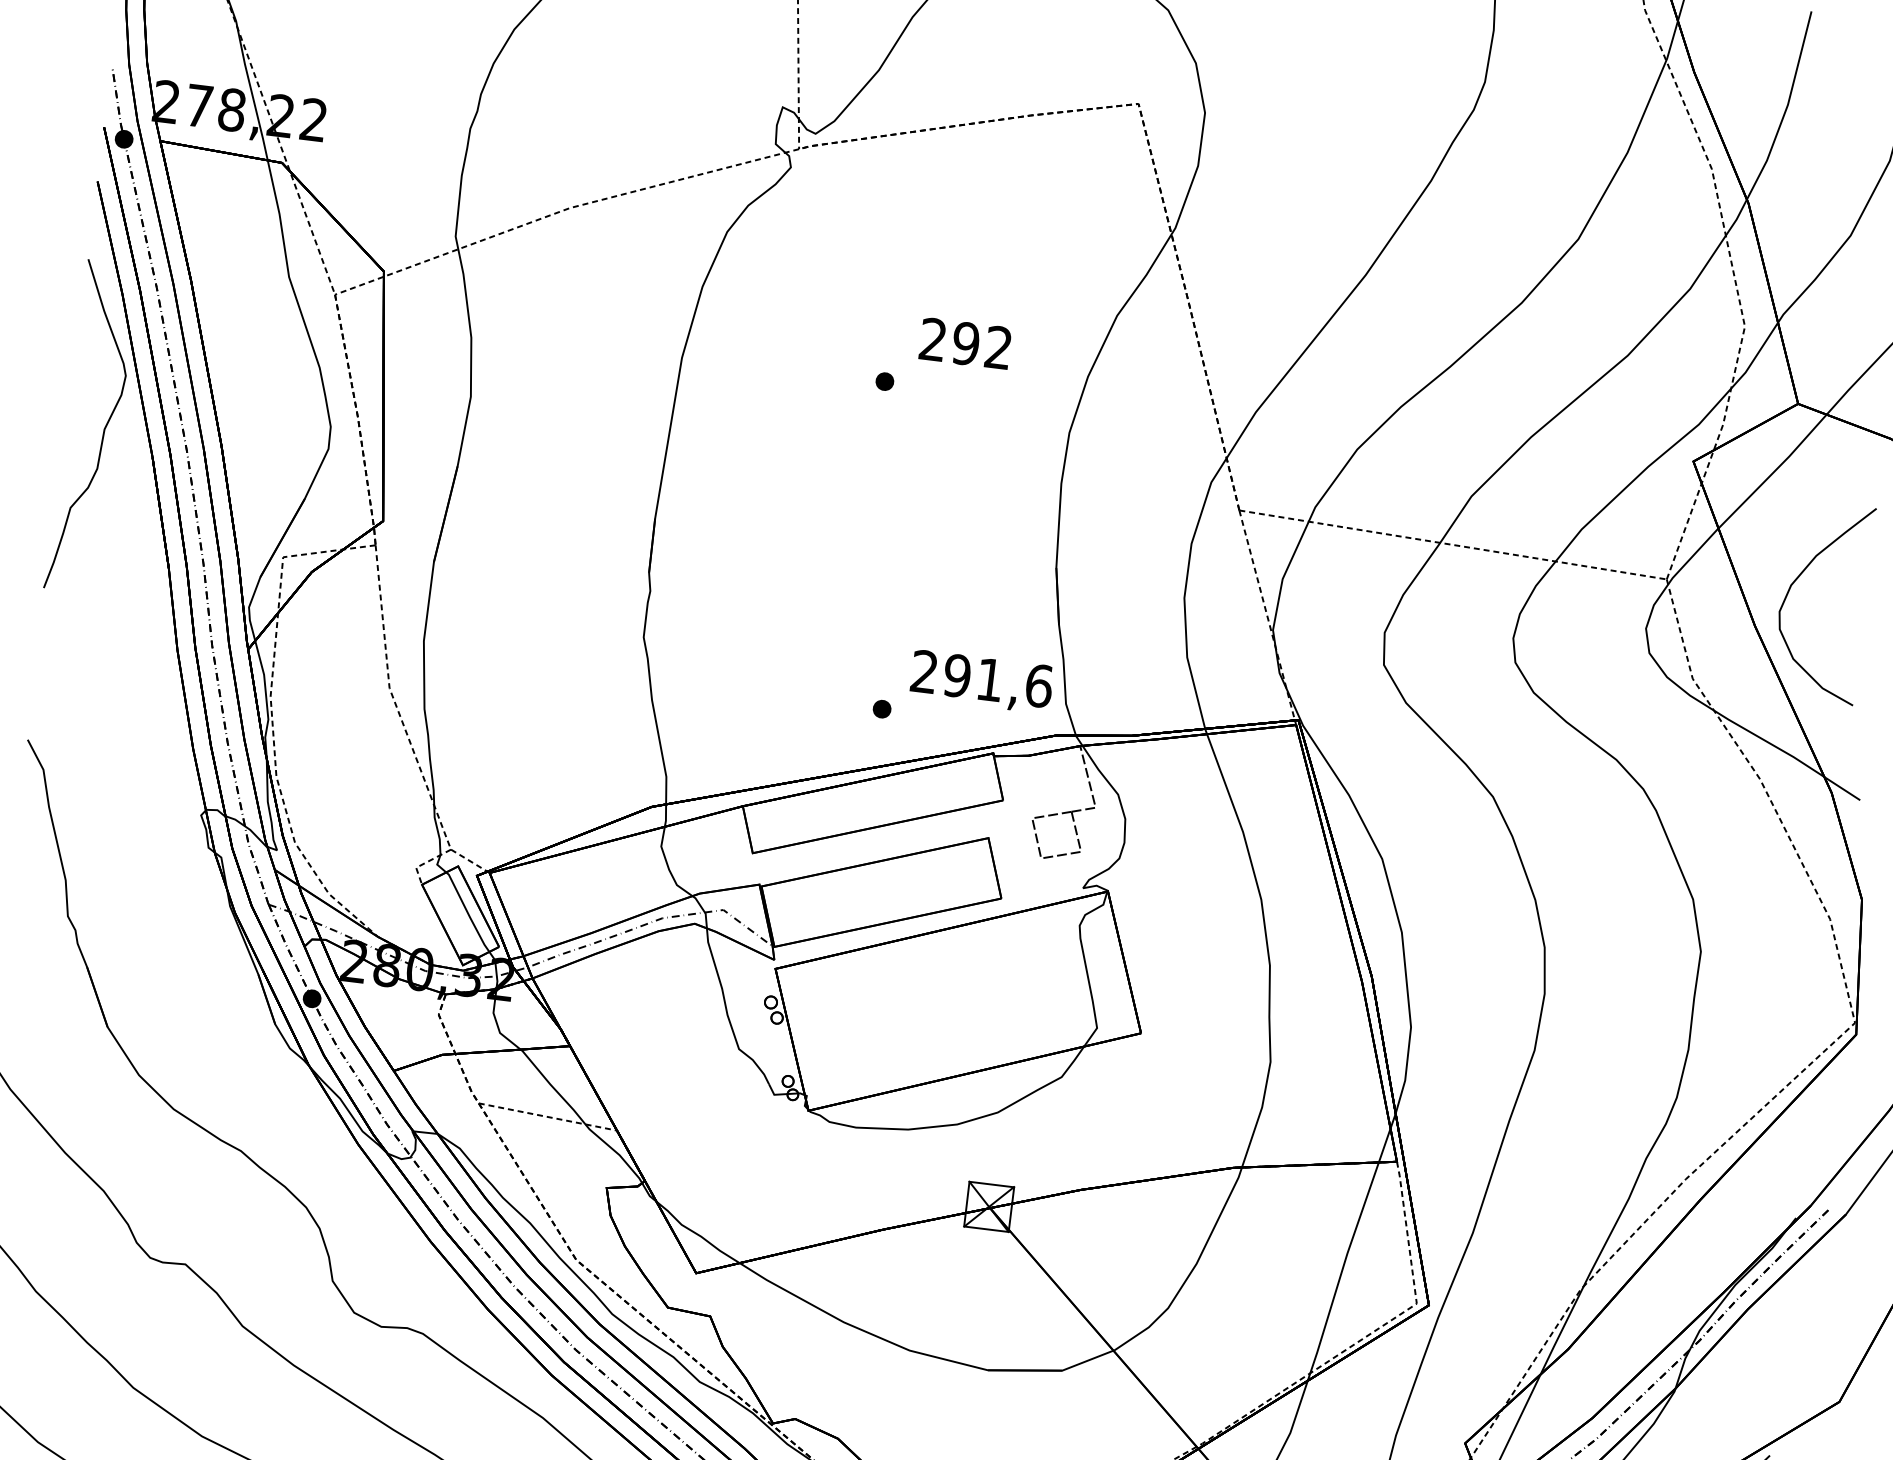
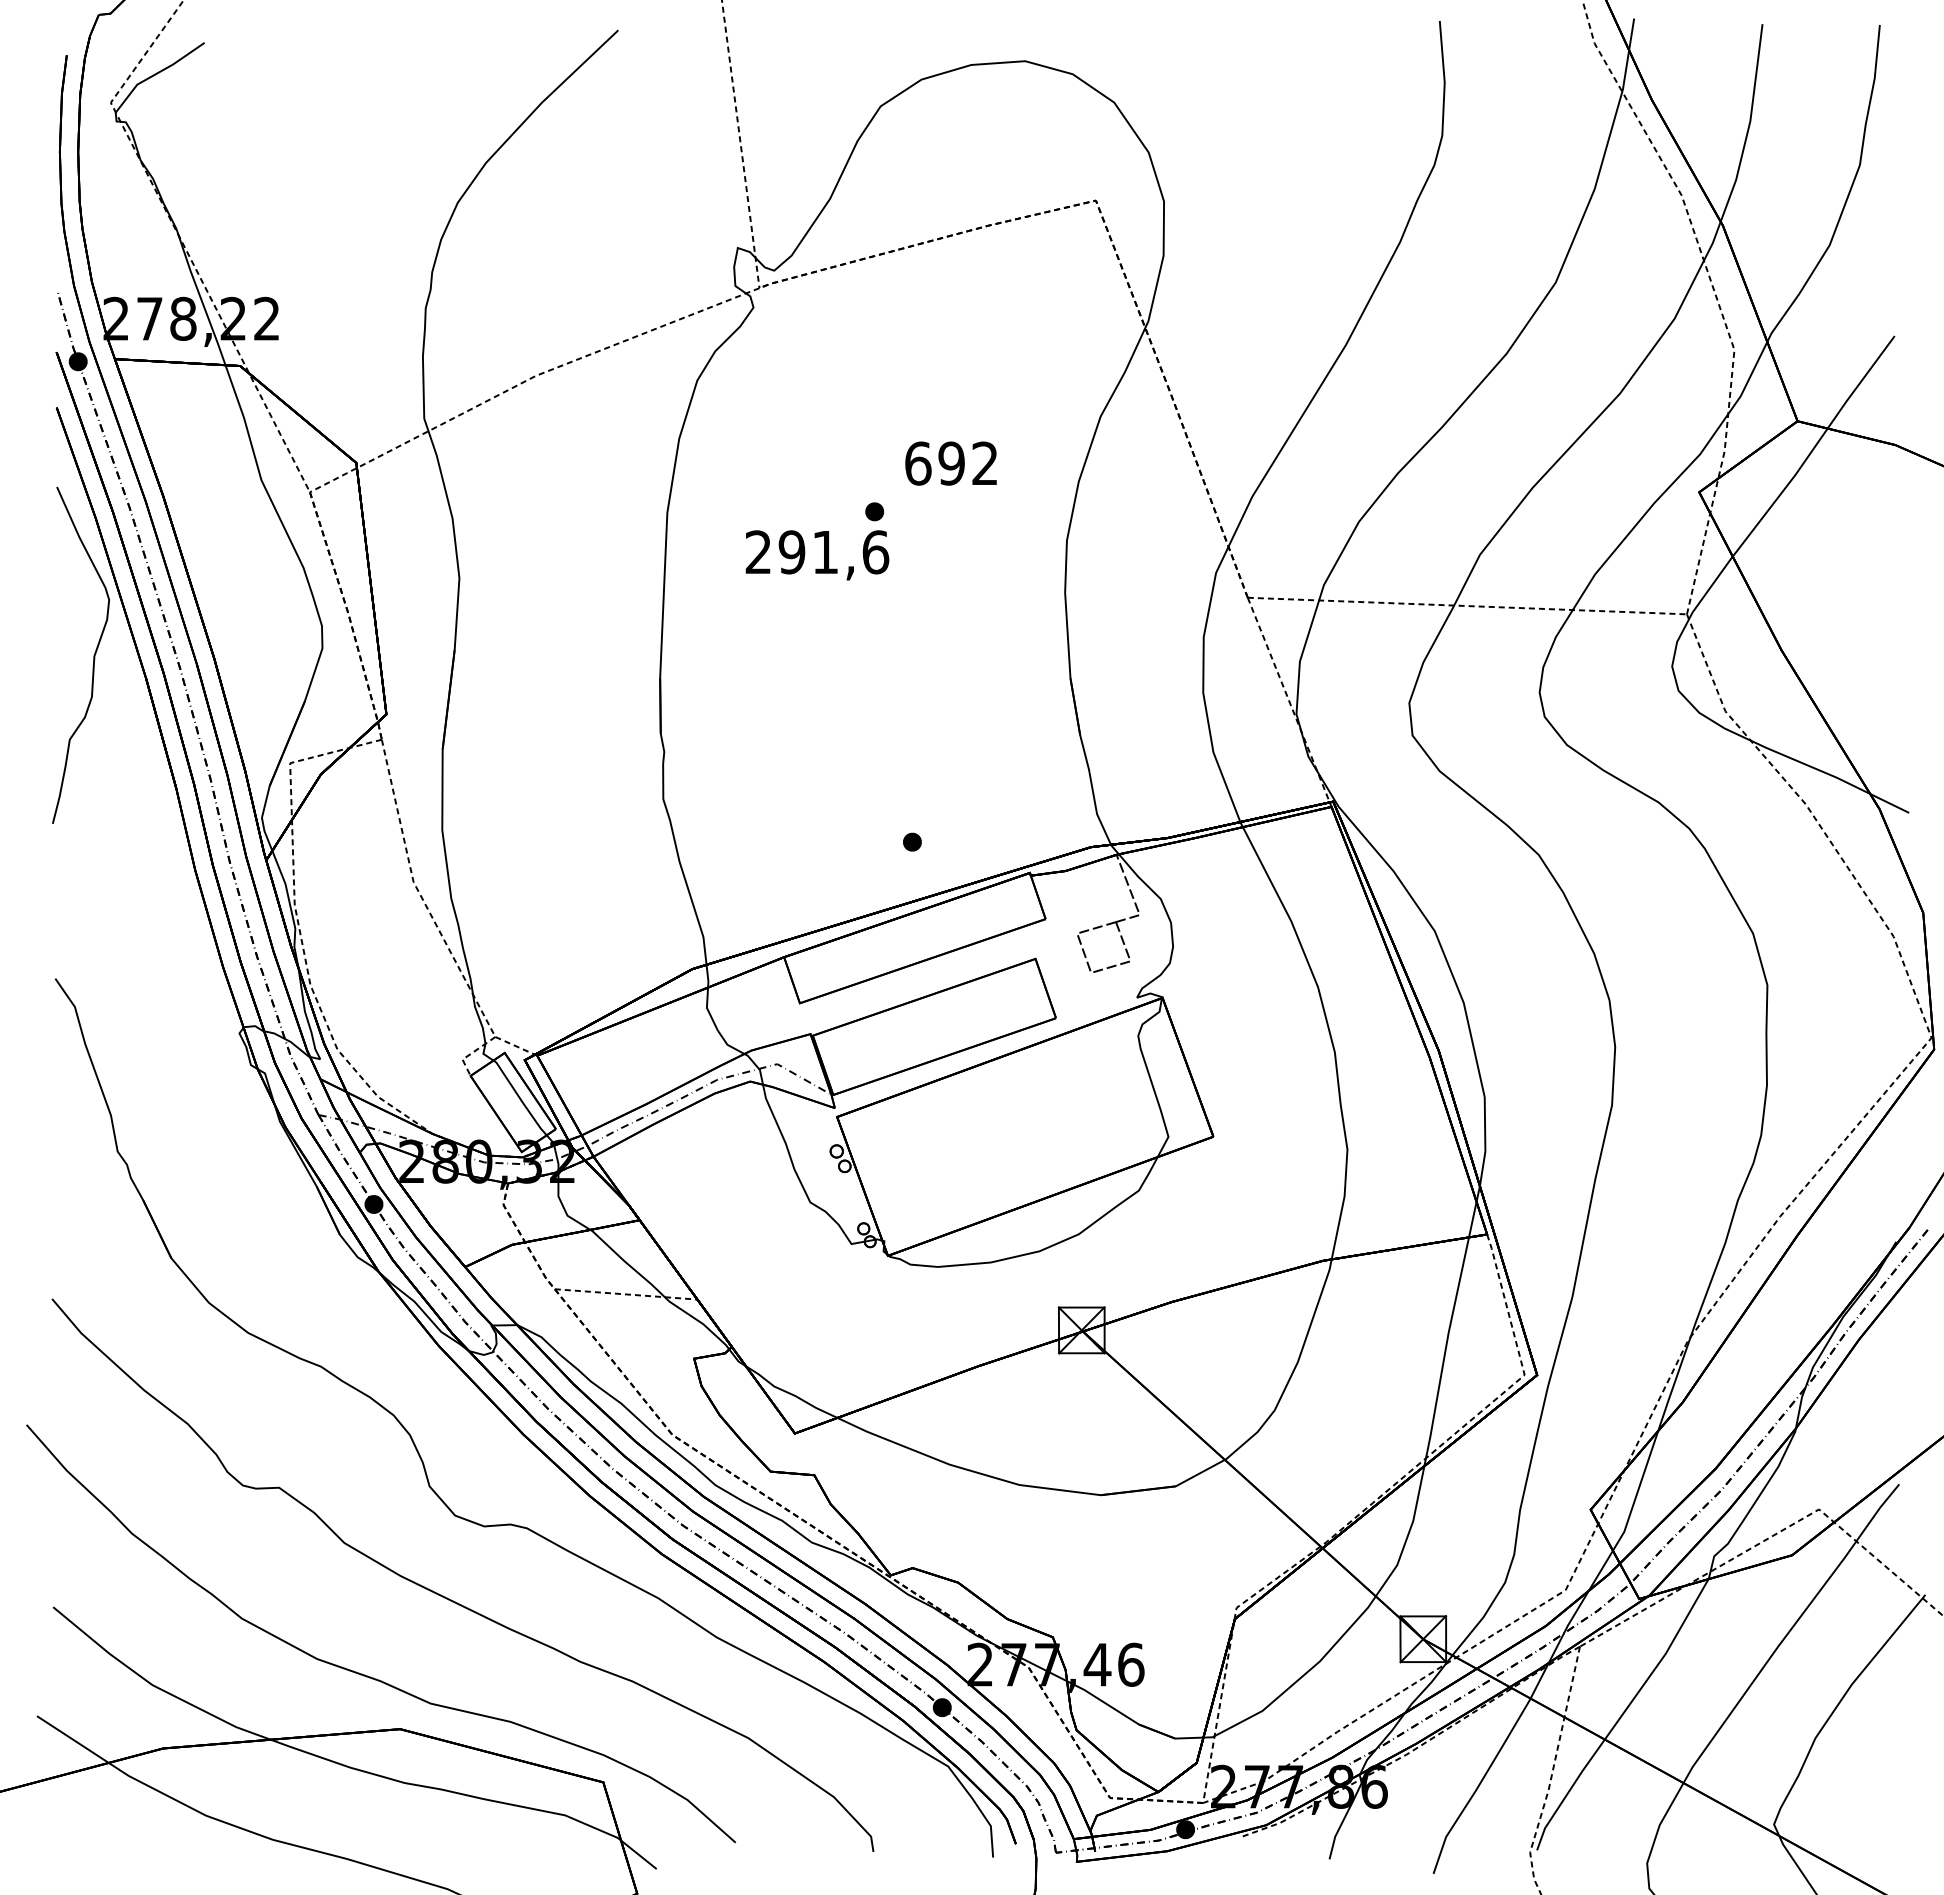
text: (933, 339) -> (918, 463), 292 -> 692
curve: (1797, 579) -> (1818, 598), removed
text: (981, 682) -> (817, 555), moved

